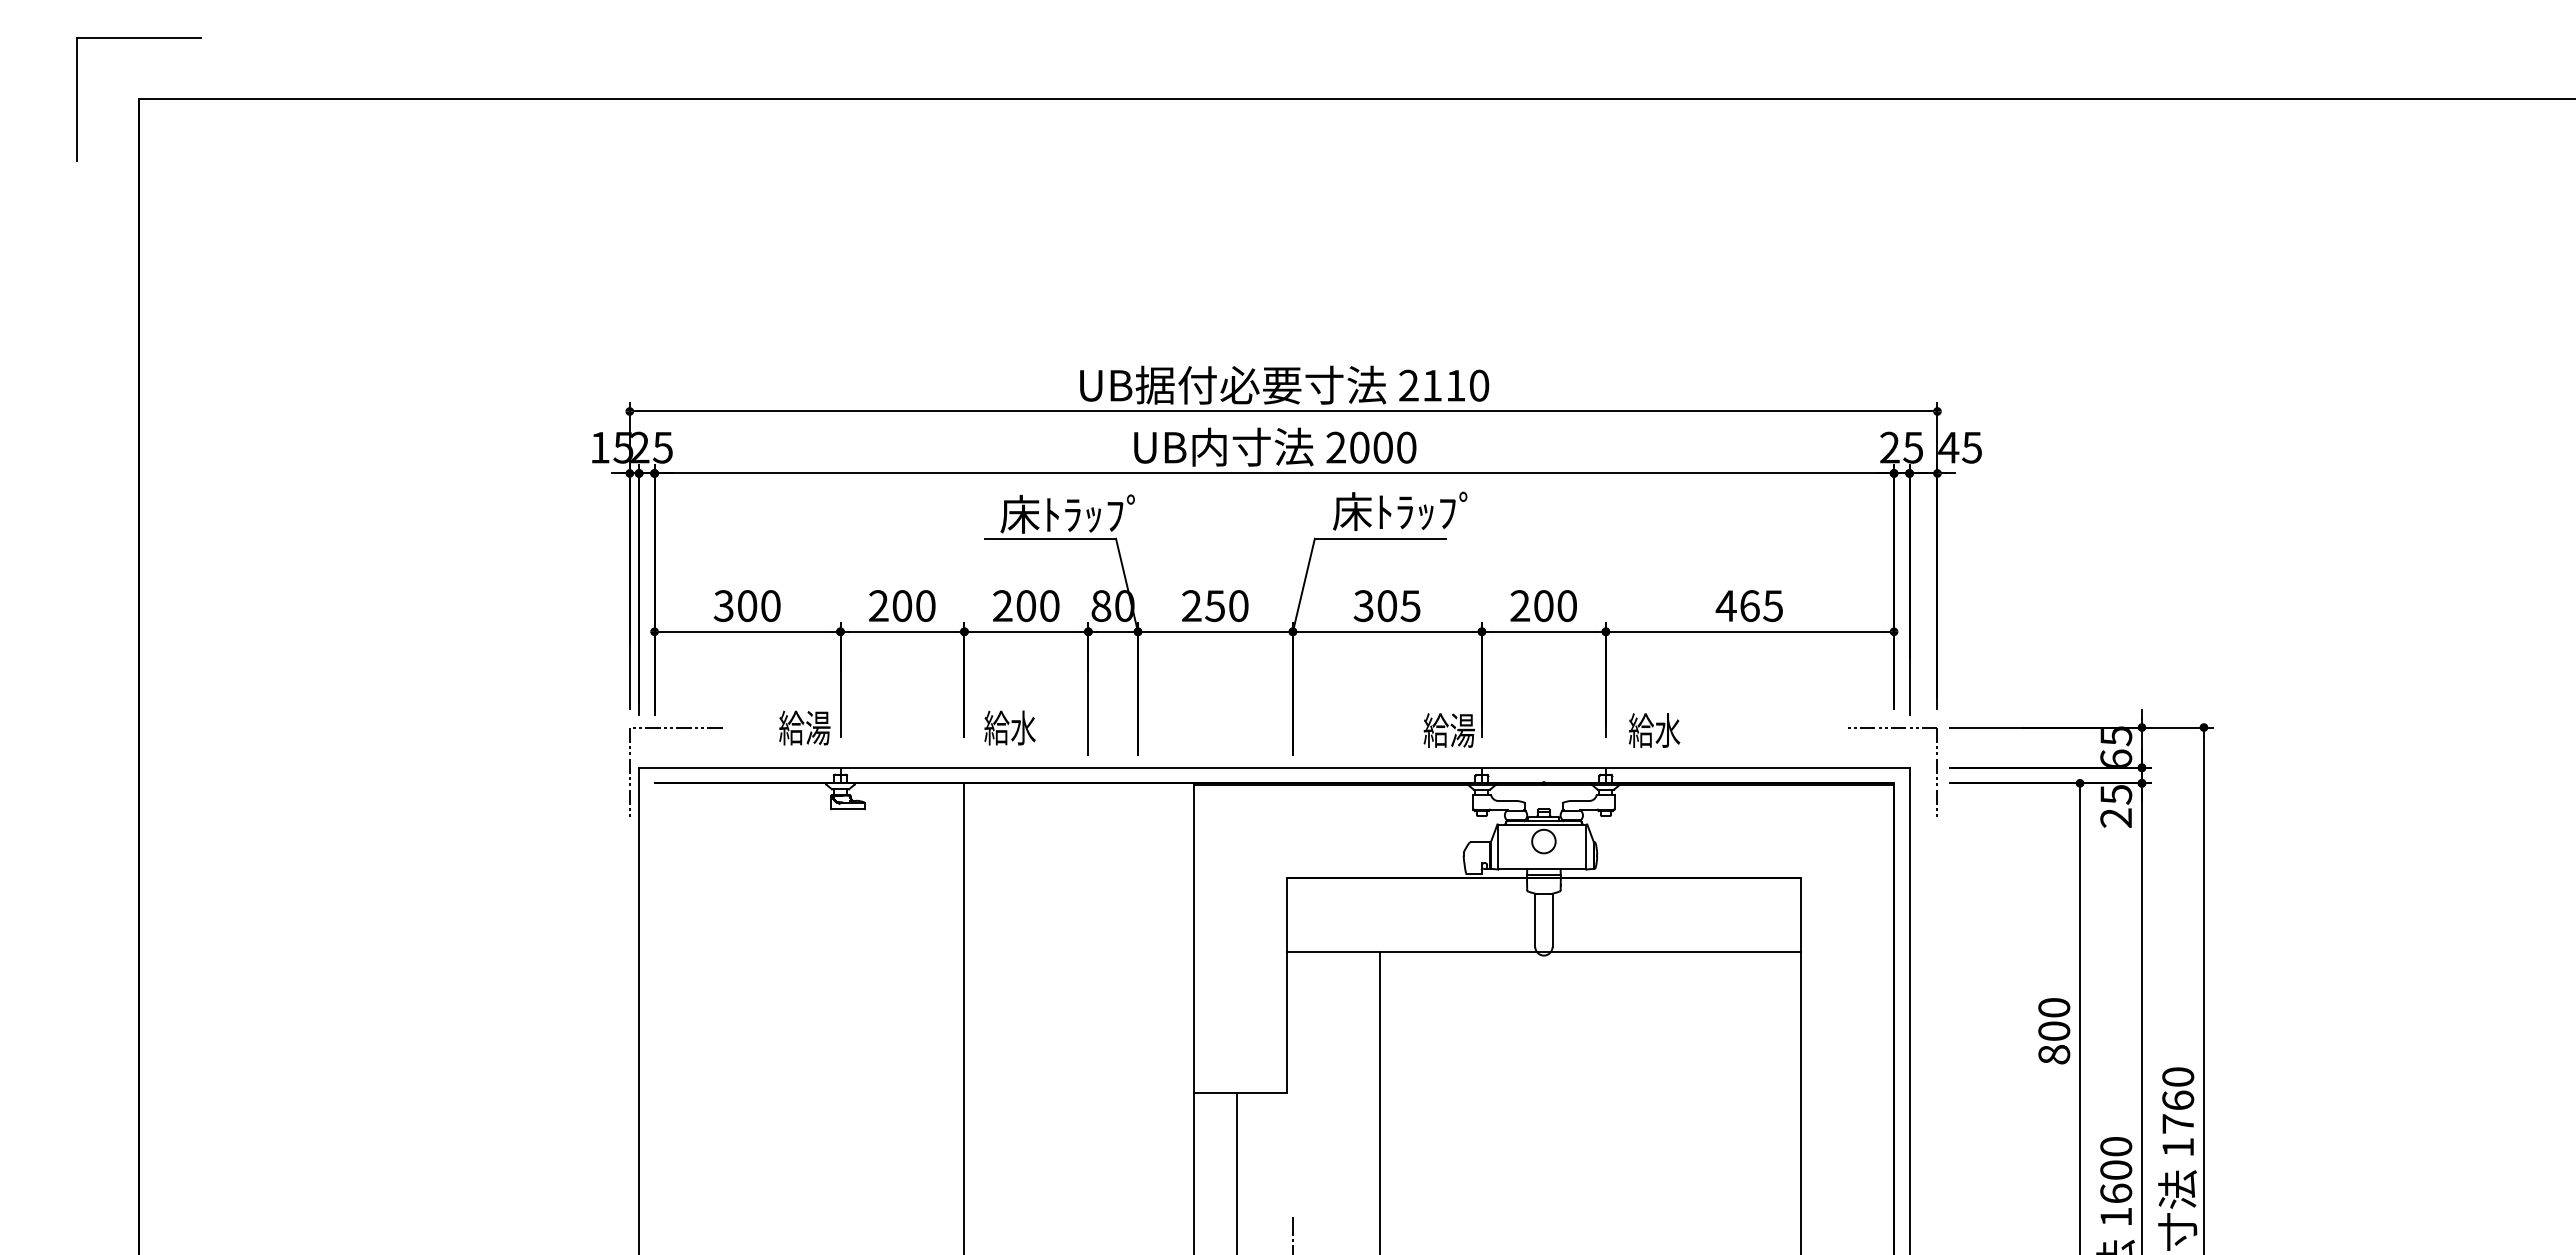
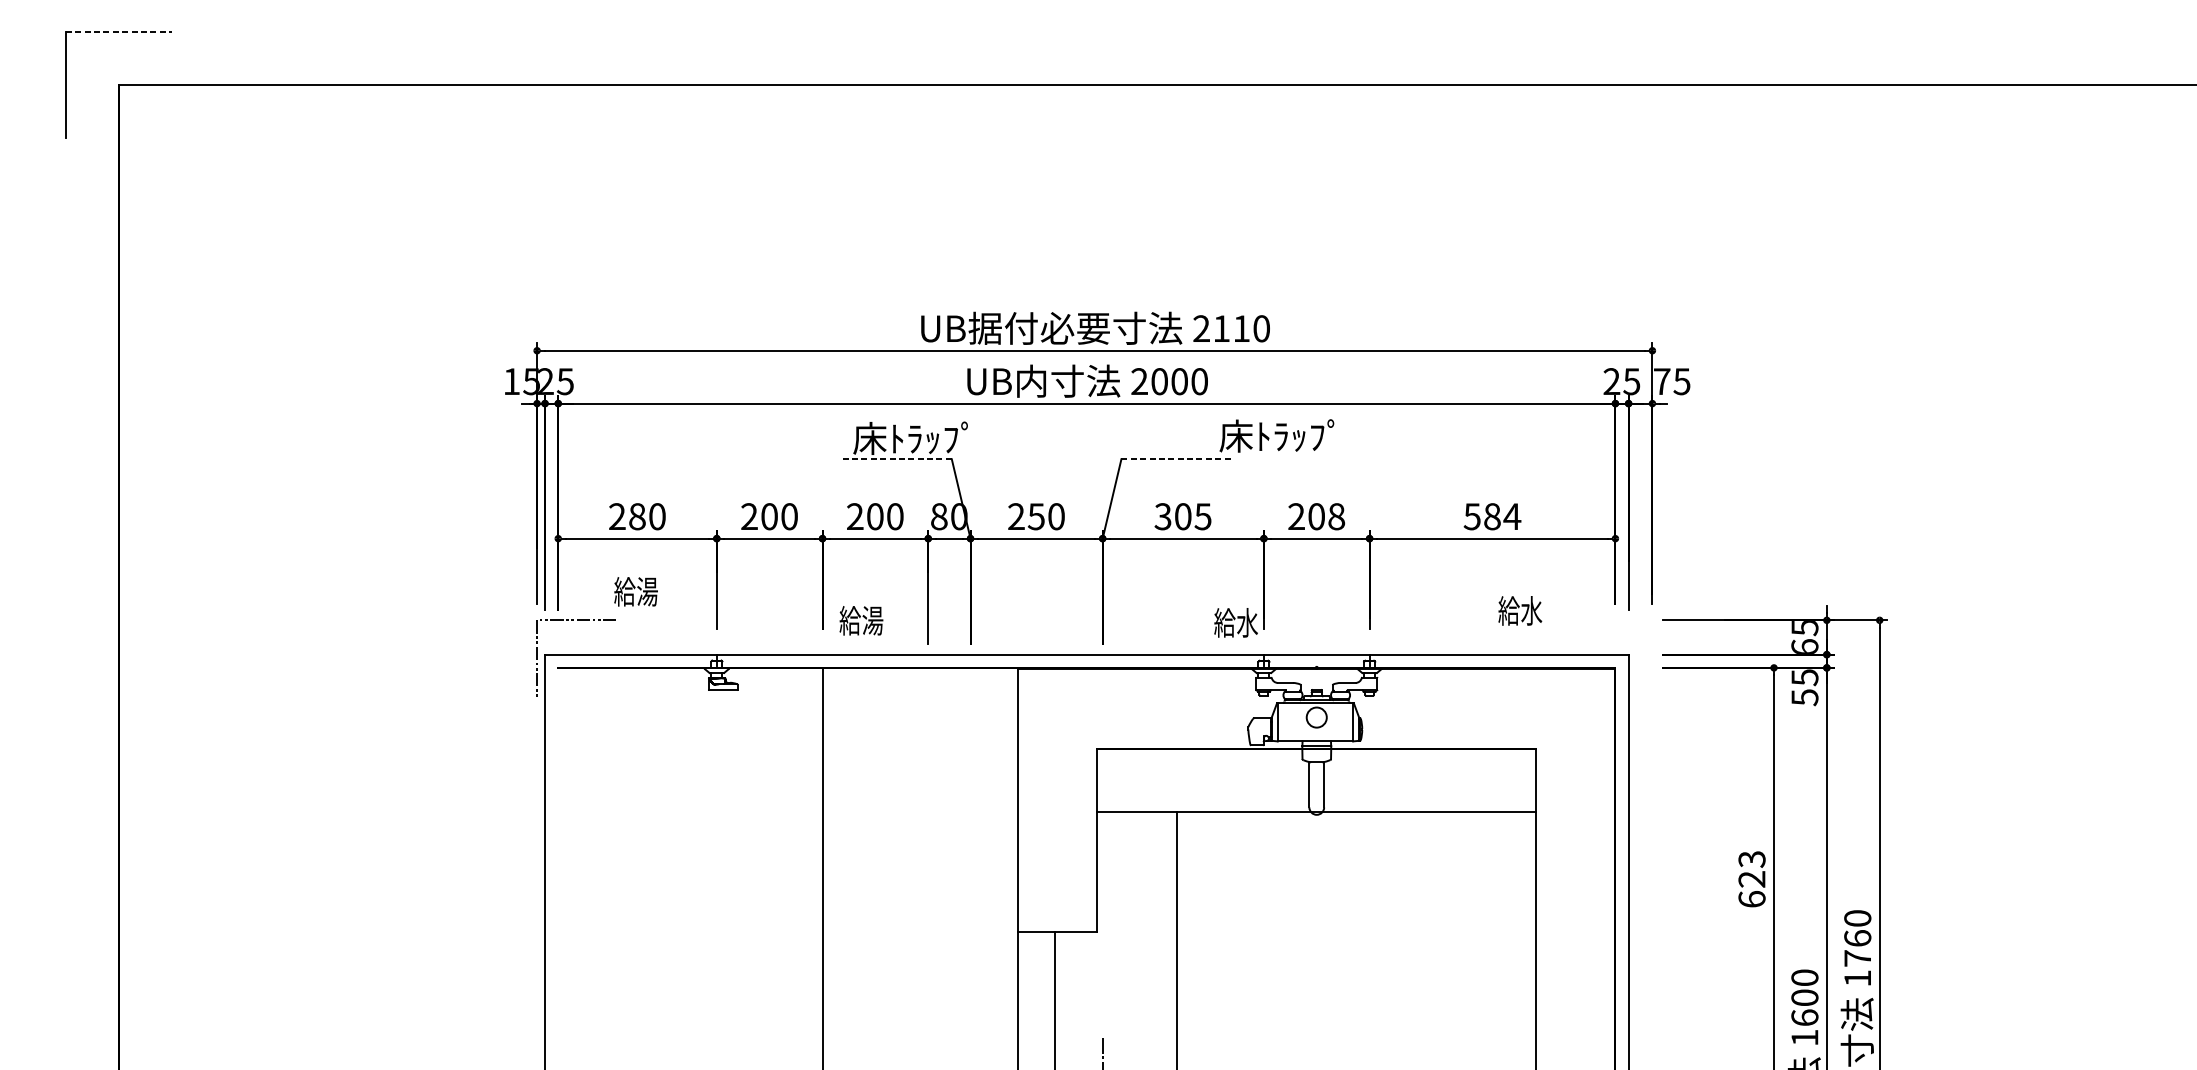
line: (139, 37) -> (118, 31), solid -> dashed
text: (1948, 447) -> (1661, 381), 45 -> 75
text: (1400, 510) -> (1277, 435), moved
line: (1050, 538) -> (895, 459), solid -> dashed
line: (1380, 538) -> (1177, 459), solid -> dashed
text: (1567, 605) -> (1336, 516), 200 -> 208
text: (735, 606) -> (627, 517), 300 -> 280
text: (1749, 606) -> (1492, 517), 465 -> 584
text: (804, 727) -> (635, 591), moved
text: (1023, 727) -> (872, 620), 給水 -> 給湯
part: (1892, 728) -> (1614, 621), removed
text: (1462, 730) -> (1247, 622), 給湯 -> 給水
text: (1654, 730) -> (1520, 610), moved
text: (2116, 818) -> (1805, 697), 25 -> 55
text: (2054, 1031) -> (1752, 879), 800 -> 623

